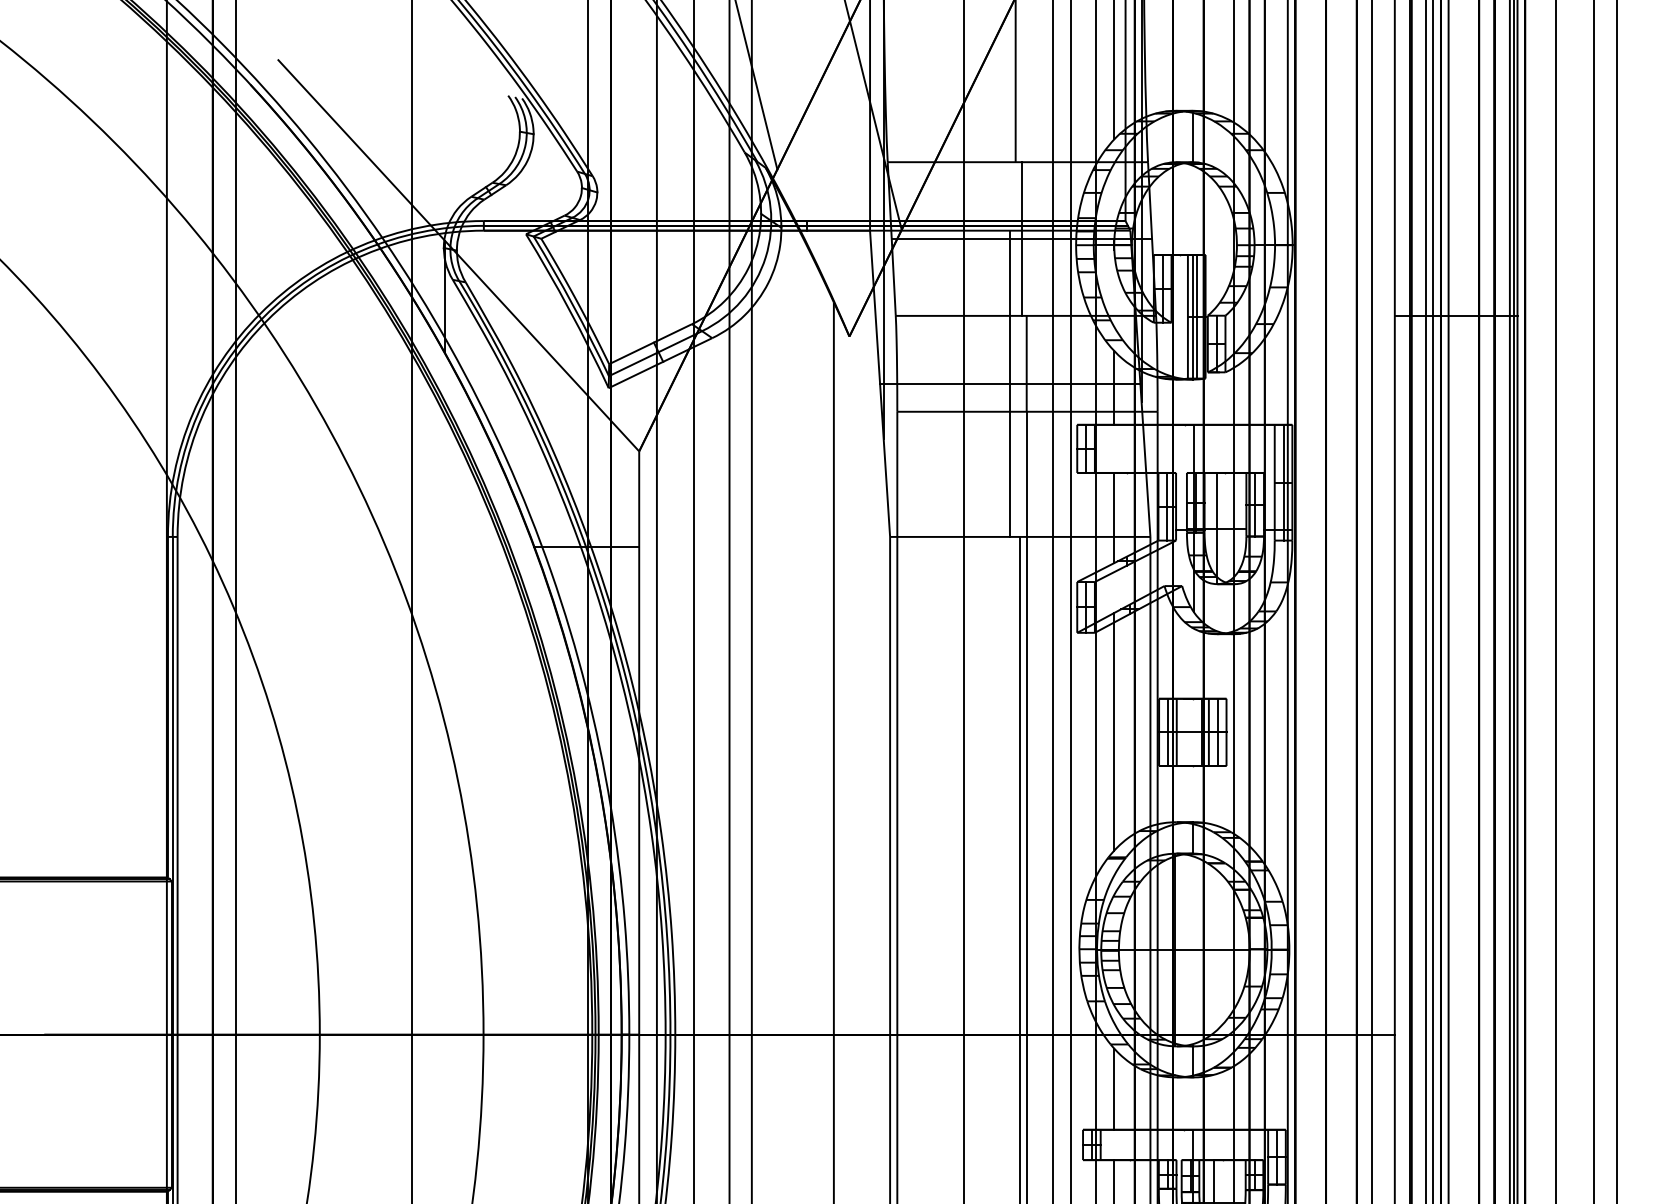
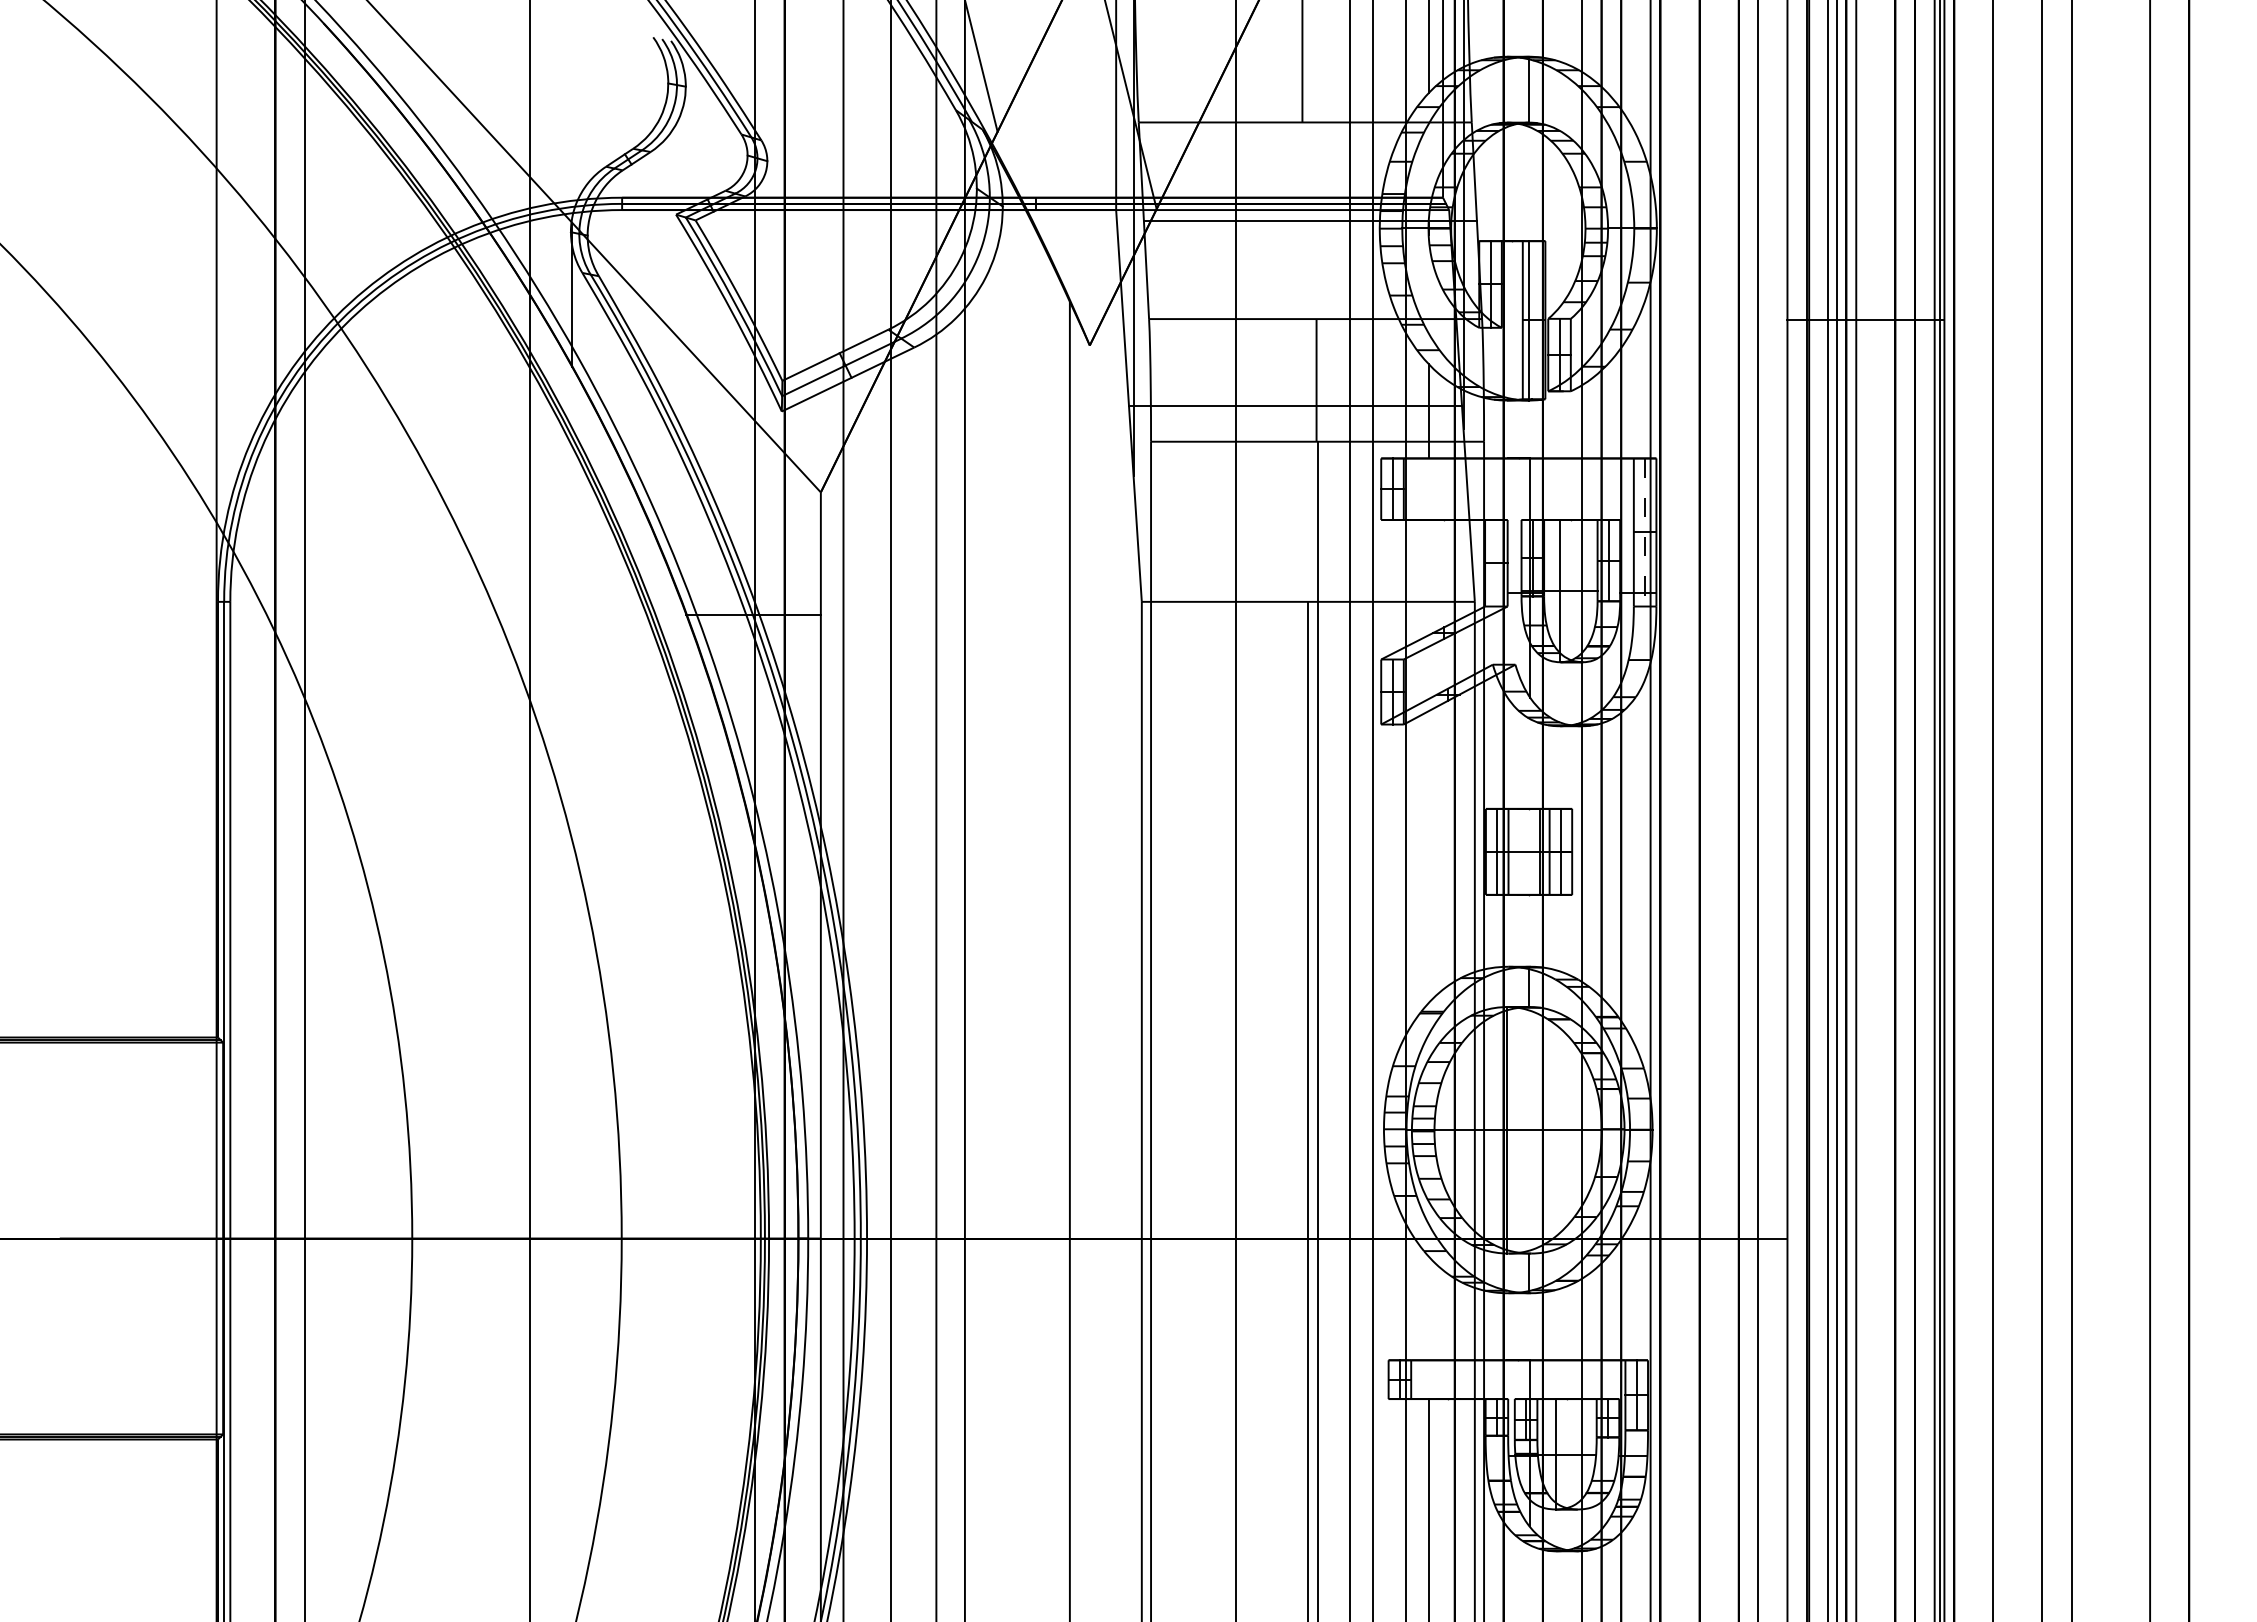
line: (1021, 238) -> (1310, 220), removed
line: (1197, 317) -> (1534, 320), removed
line: (1010, 383) -> (1295, 405), removed
line: (1283, 482) -> (1645, 532), solid -> dashed
line: (1167, 506) -> (1496, 562), removed
line: (1114, 517) -> (1428, 577), removed
line: (1114, 732) -> (1428, 851), removed
line: (1114, 1089) -> (1428, 1308), removed

